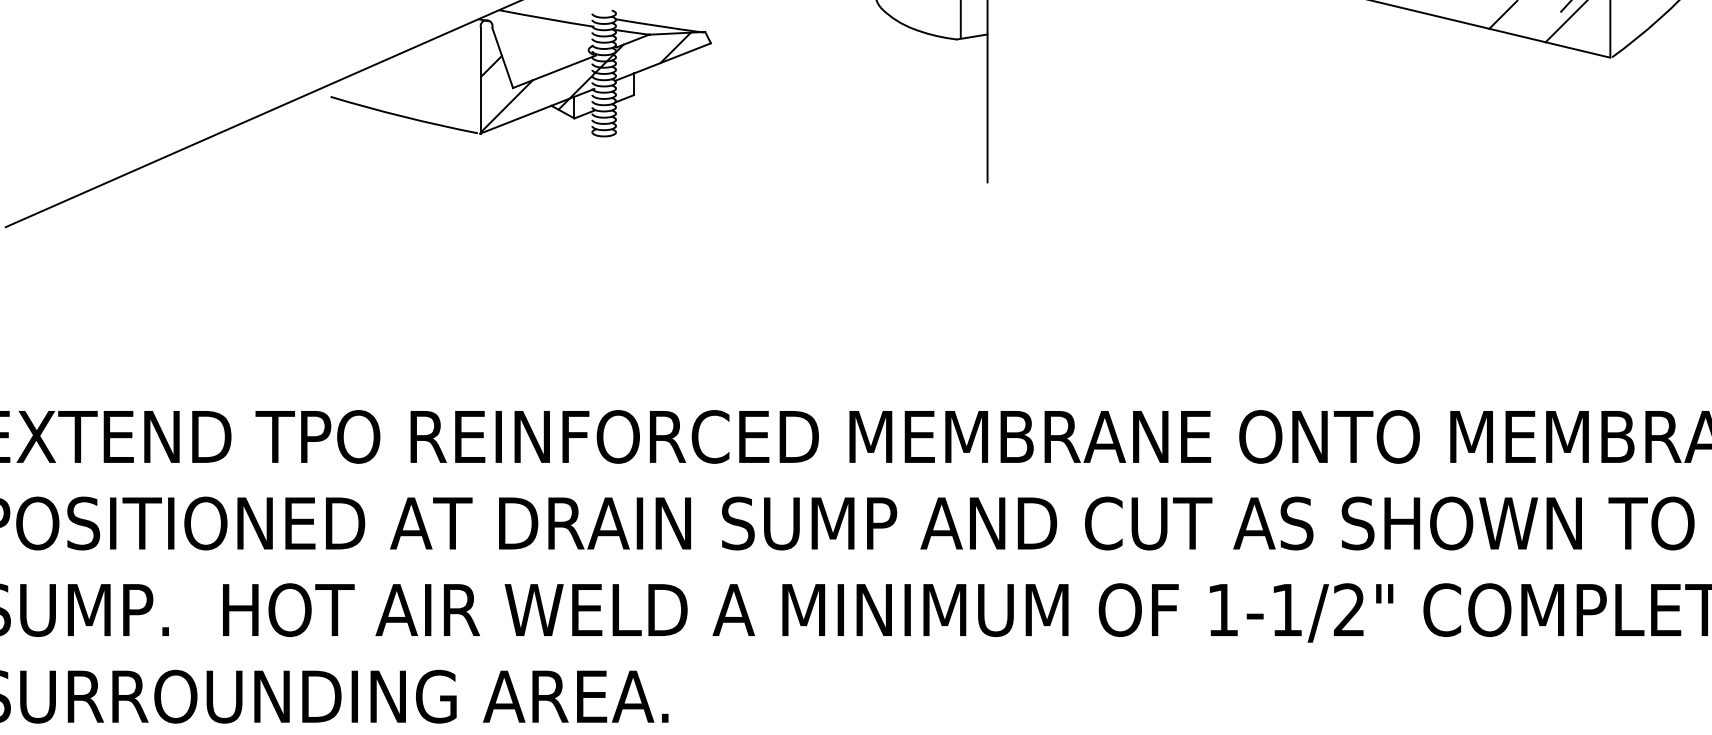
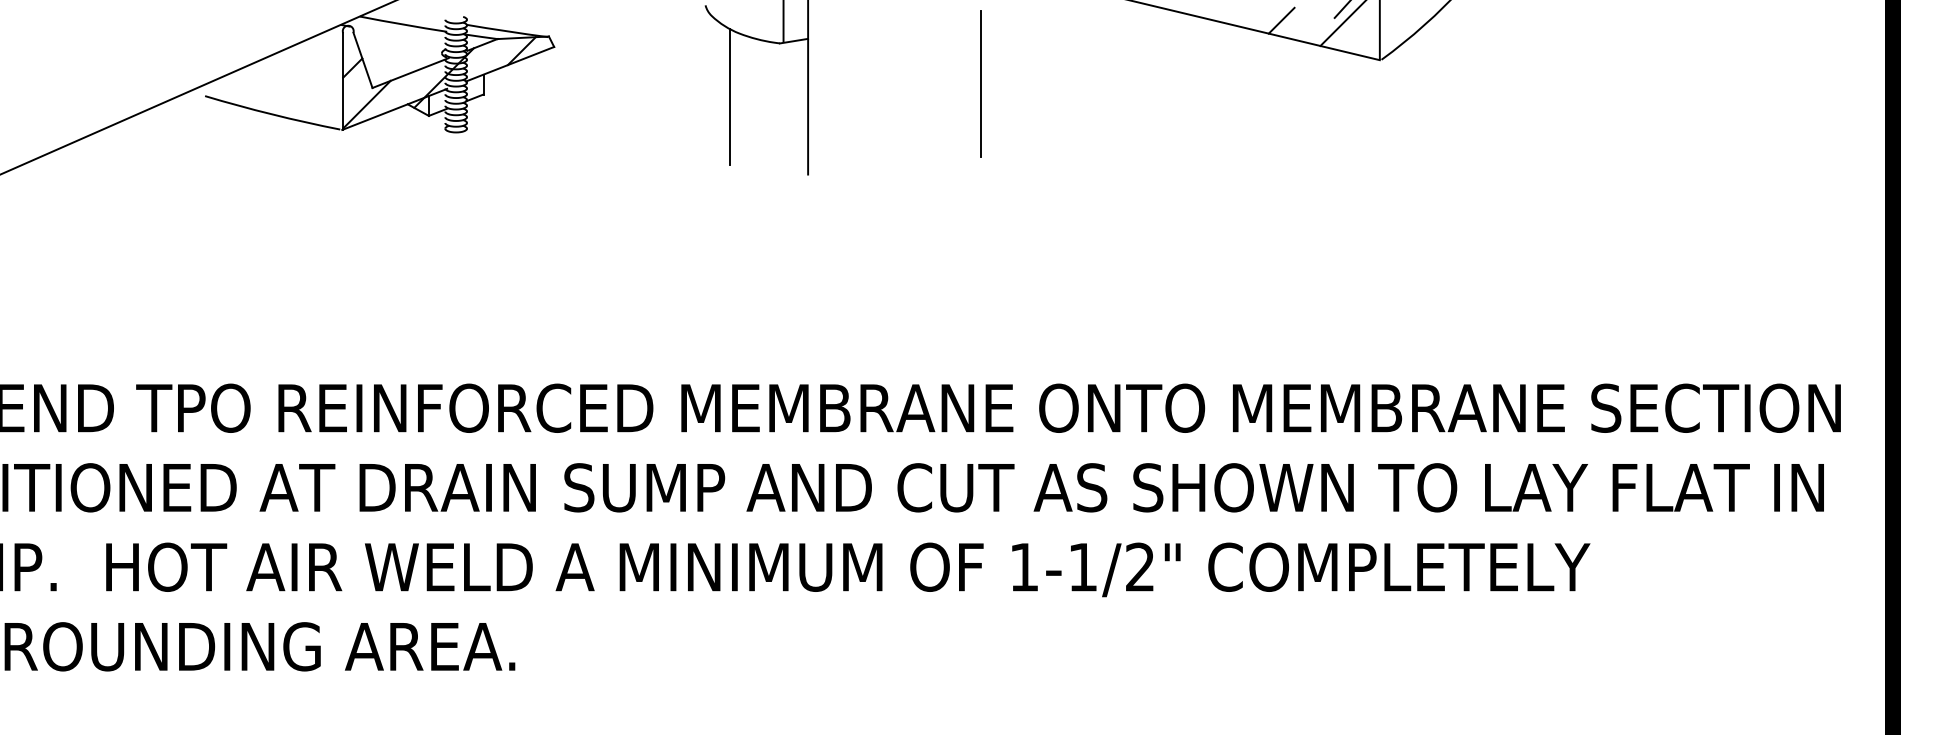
line: (1175, 83) -> (980, 83), added
line: (901, 97) -> (729, 96), added

